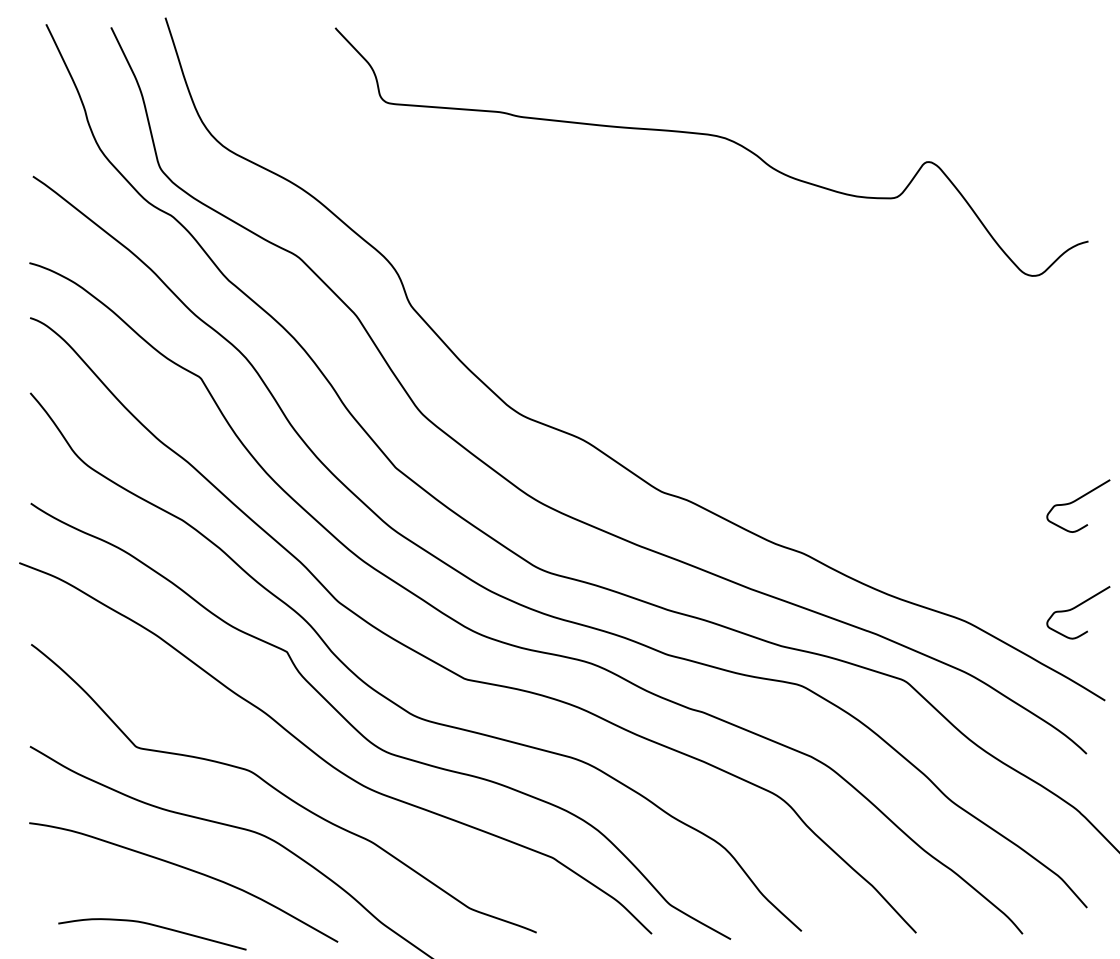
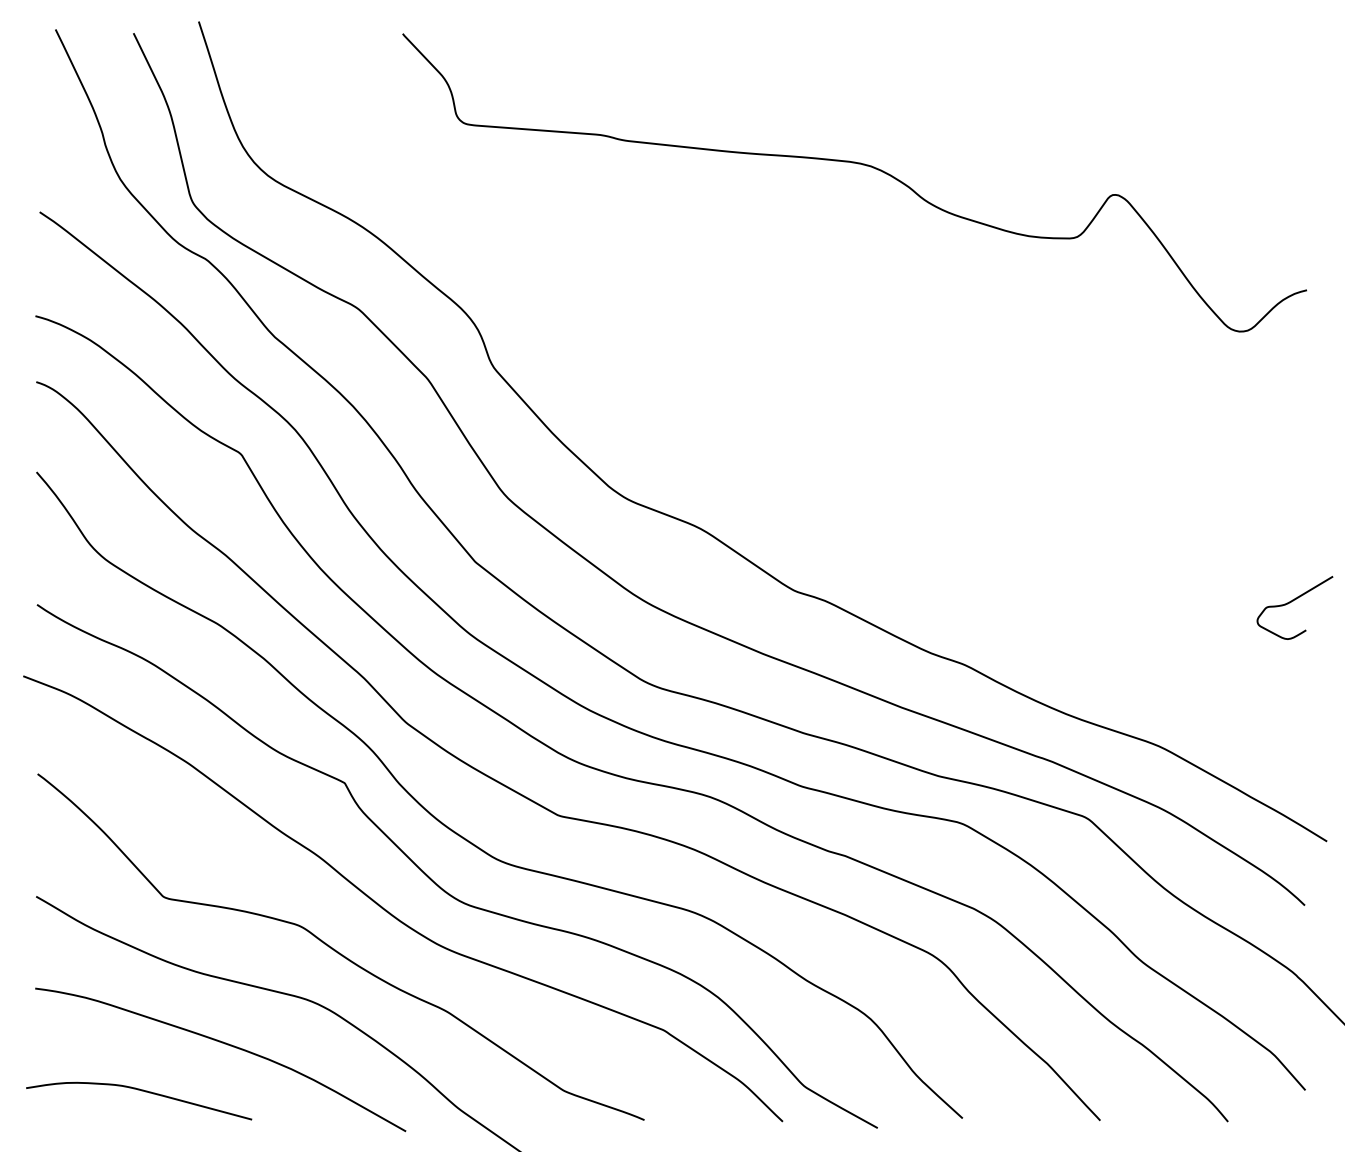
curve: (1074, 609) -> (1290, 731), removed
curve: (154, 926) -> (141, 1091), moved

